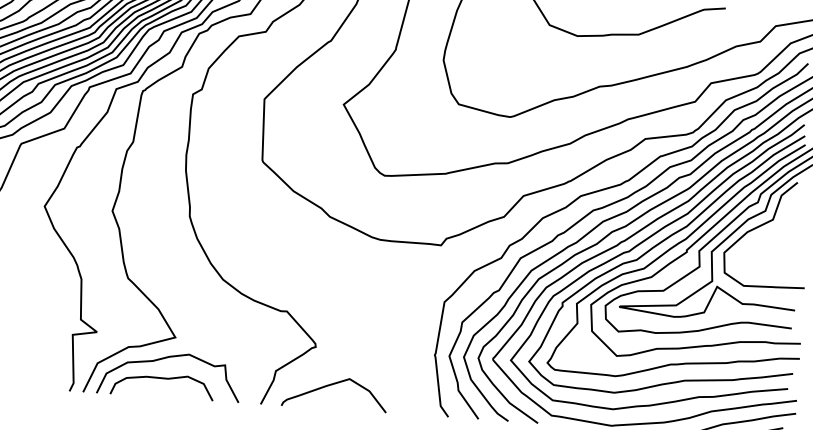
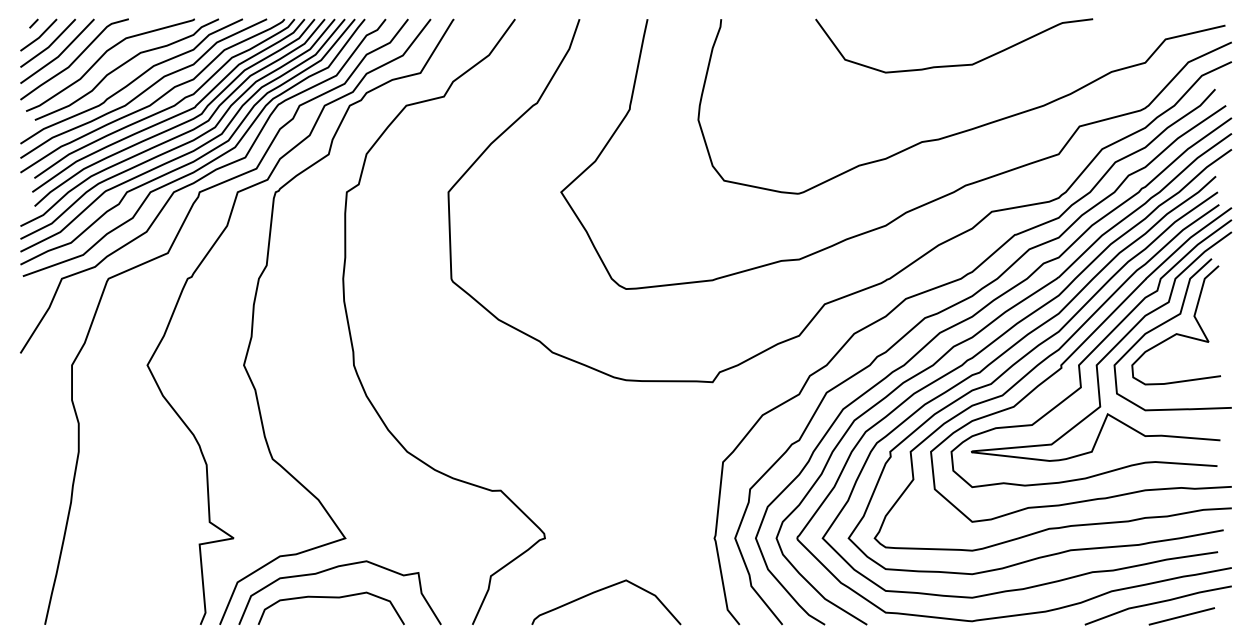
curve: (768, 233) -> (1175, 333), added
curve: (332, 385) -> (602, 590), moved

